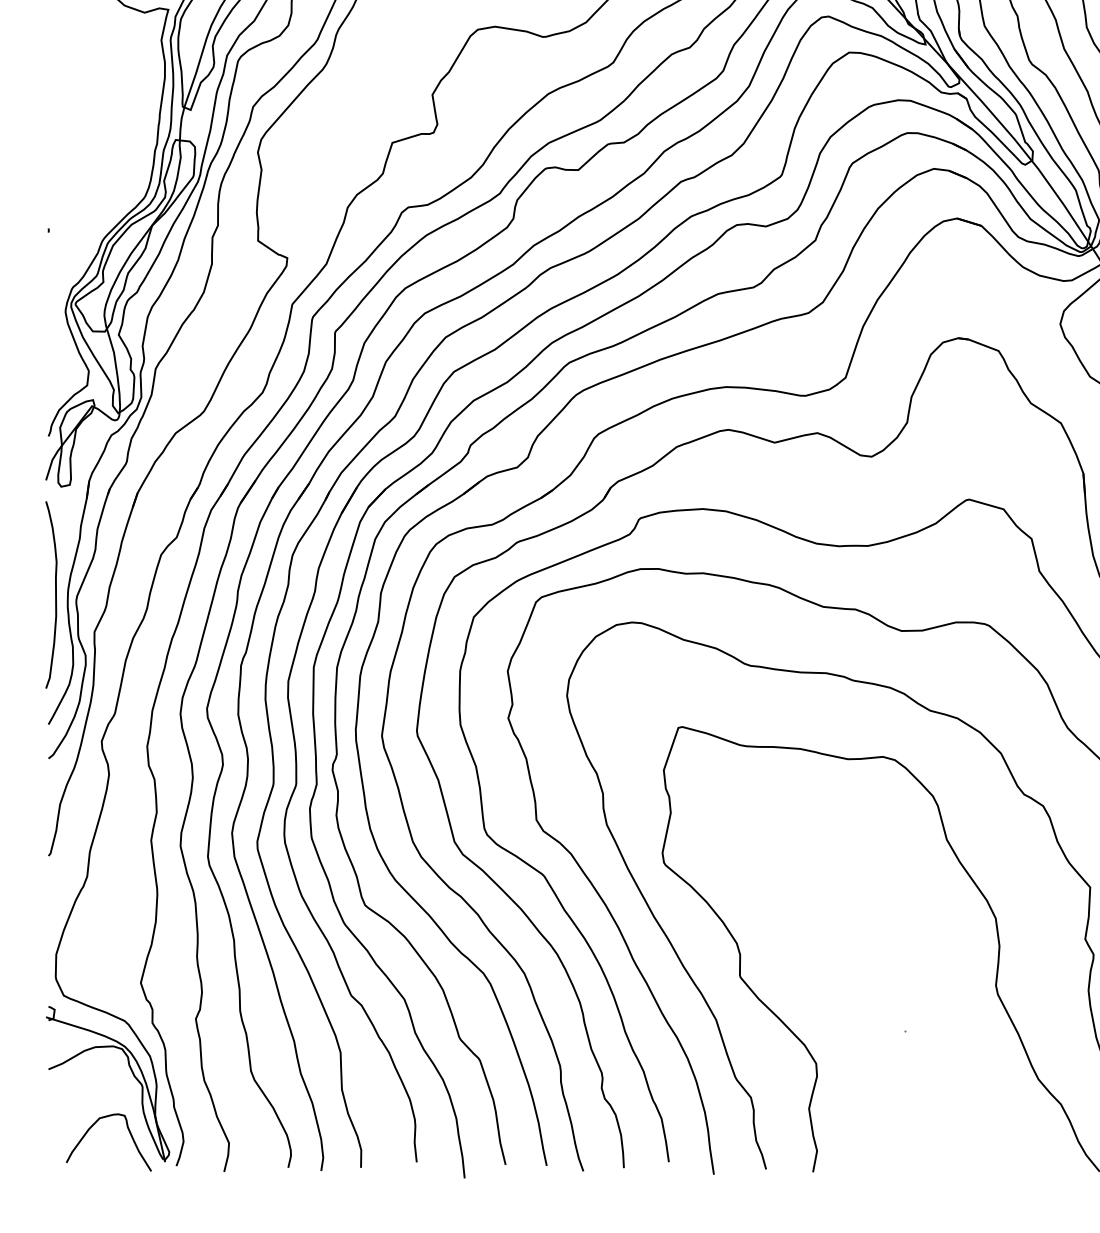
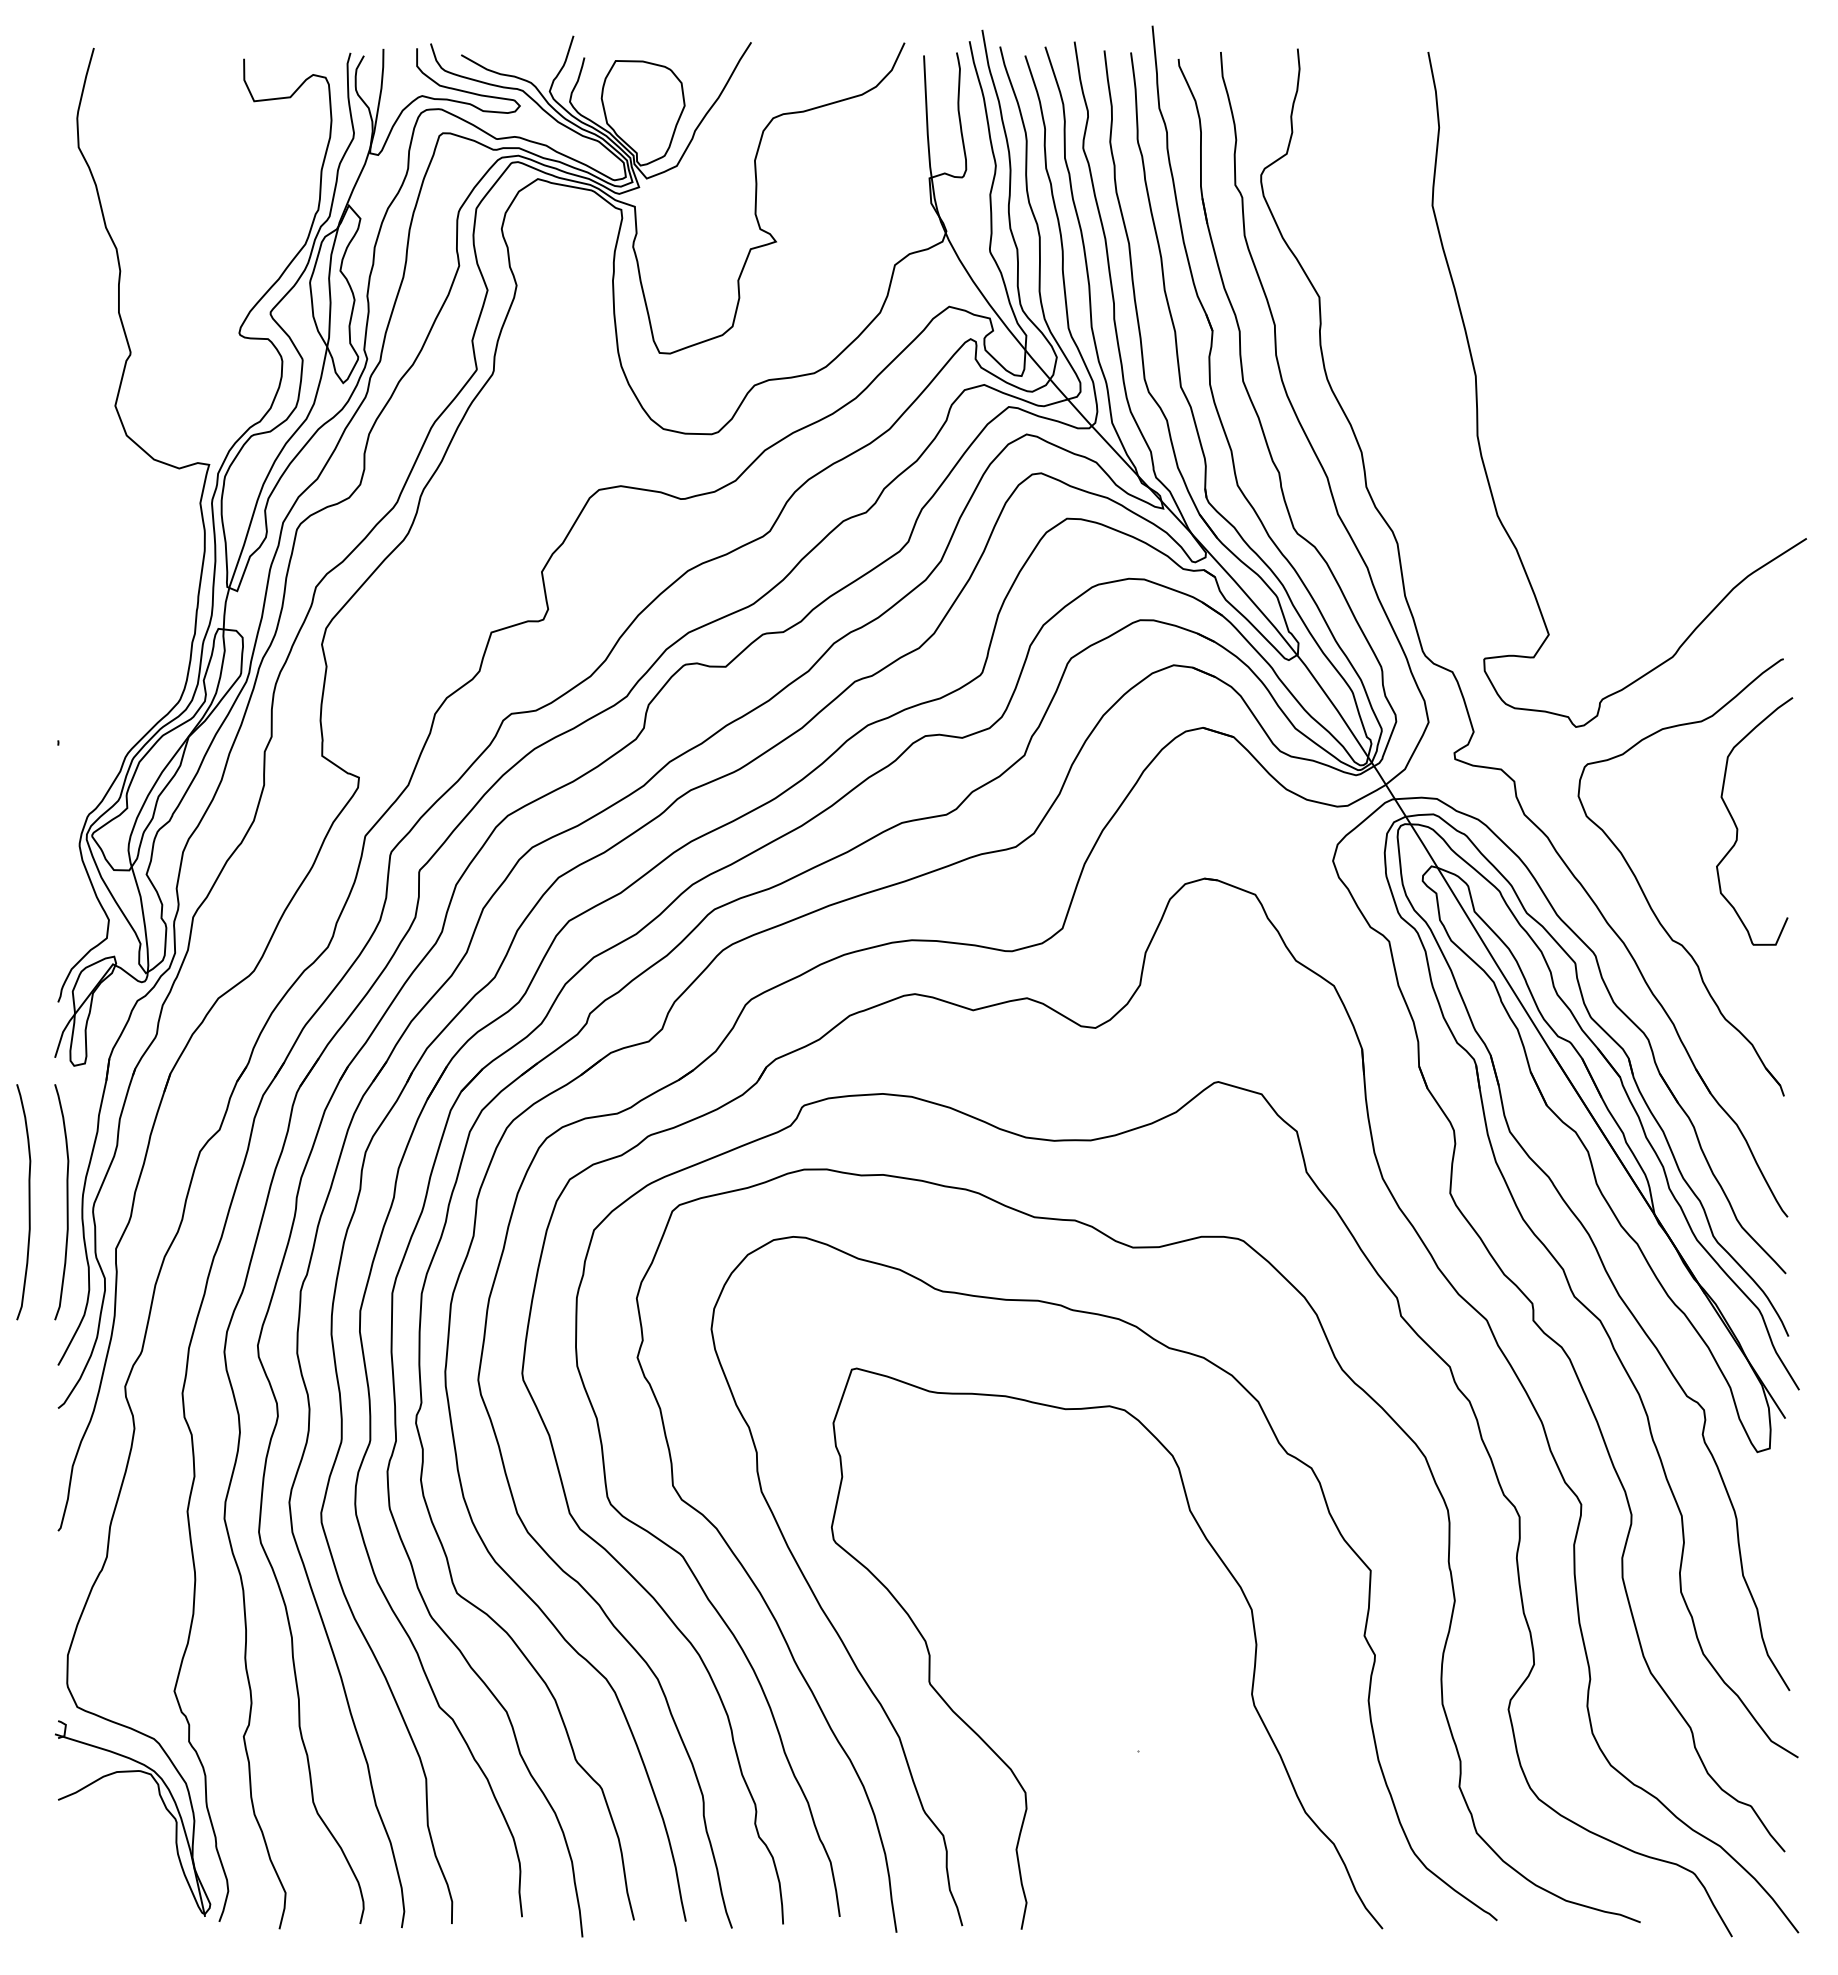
curve: (25, 595) -> (28, 1202), added
curve: (129, 1134) -> (160, 1881), removed

